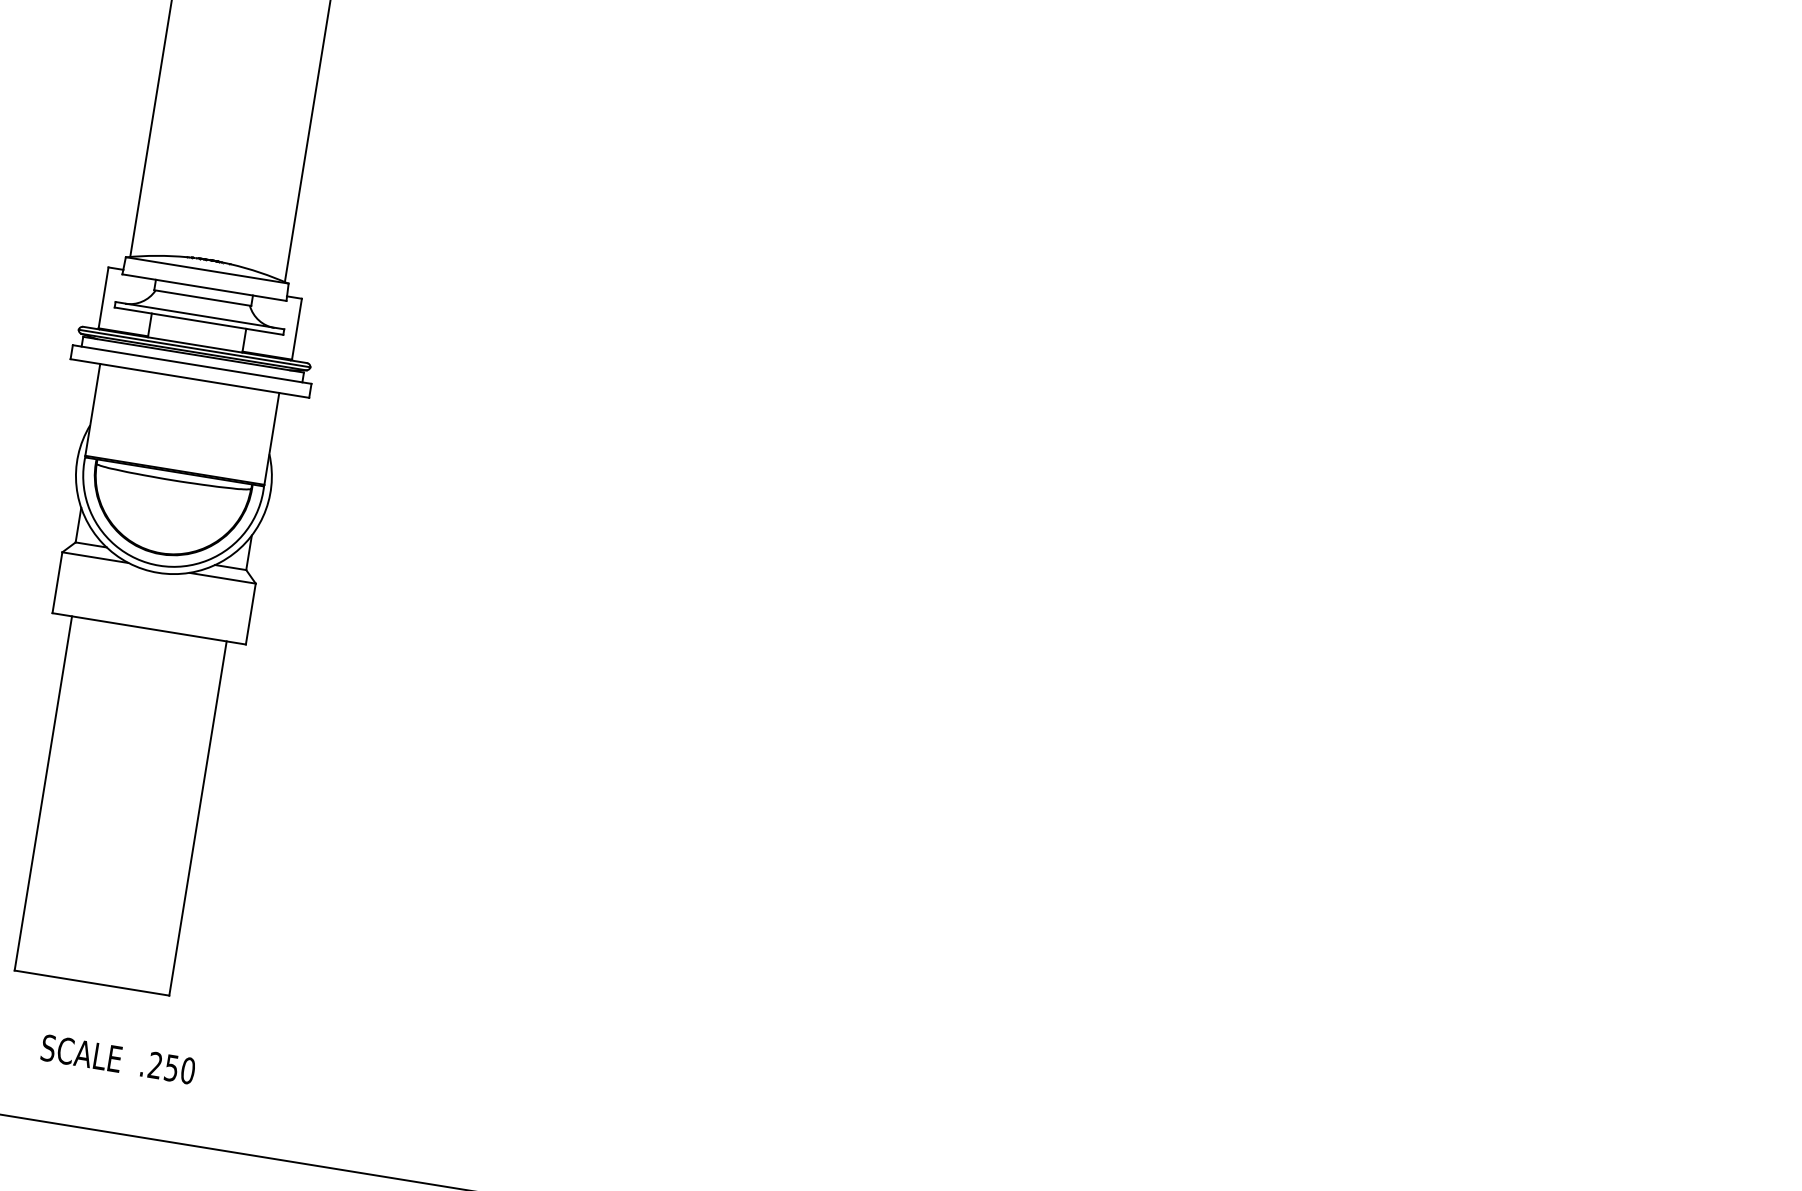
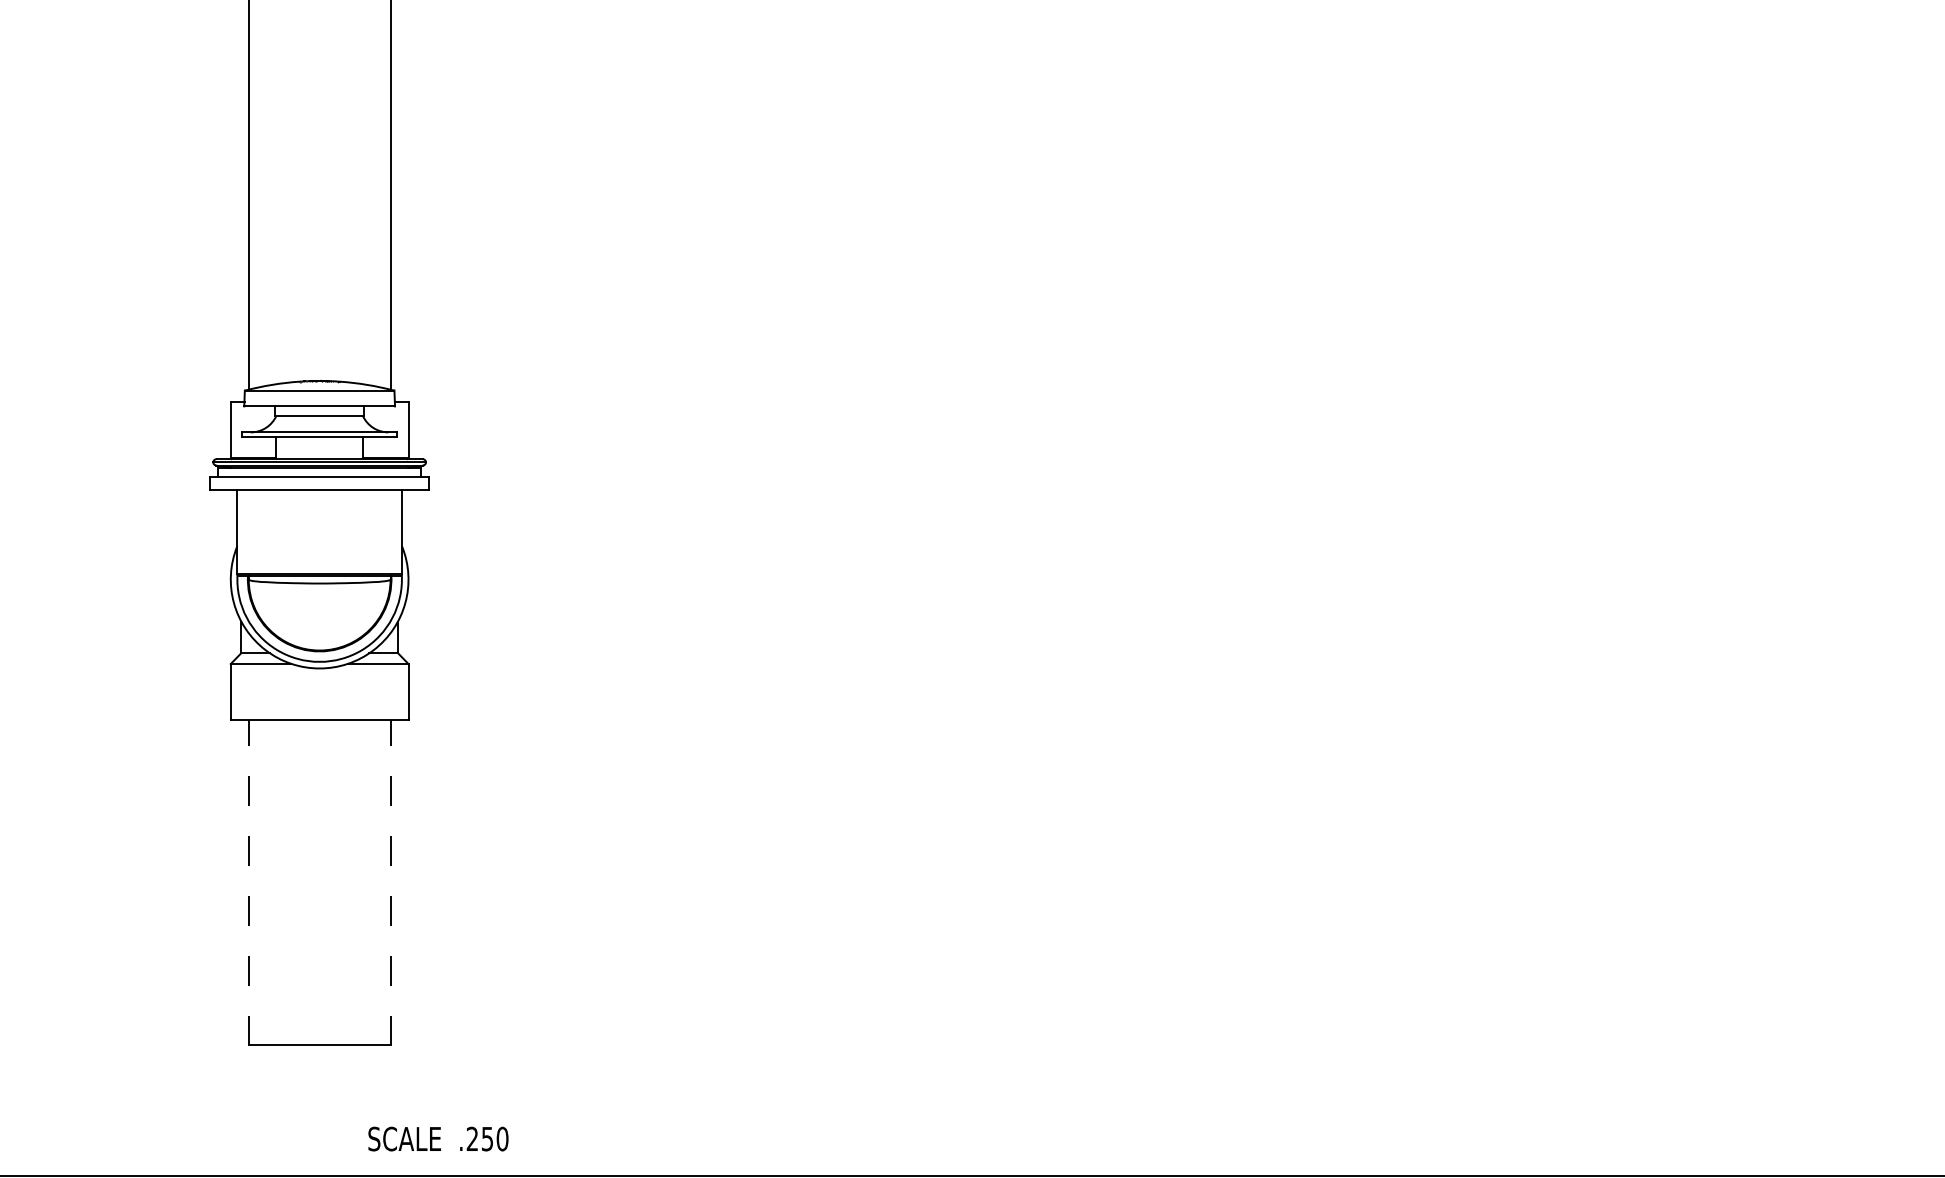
line: (43, 793) -> (248, 882), solid -> dashed
line: (197, 818) -> (390, 882), solid -> dashed
text: (118, 1058) -> (438, 1138), moved

